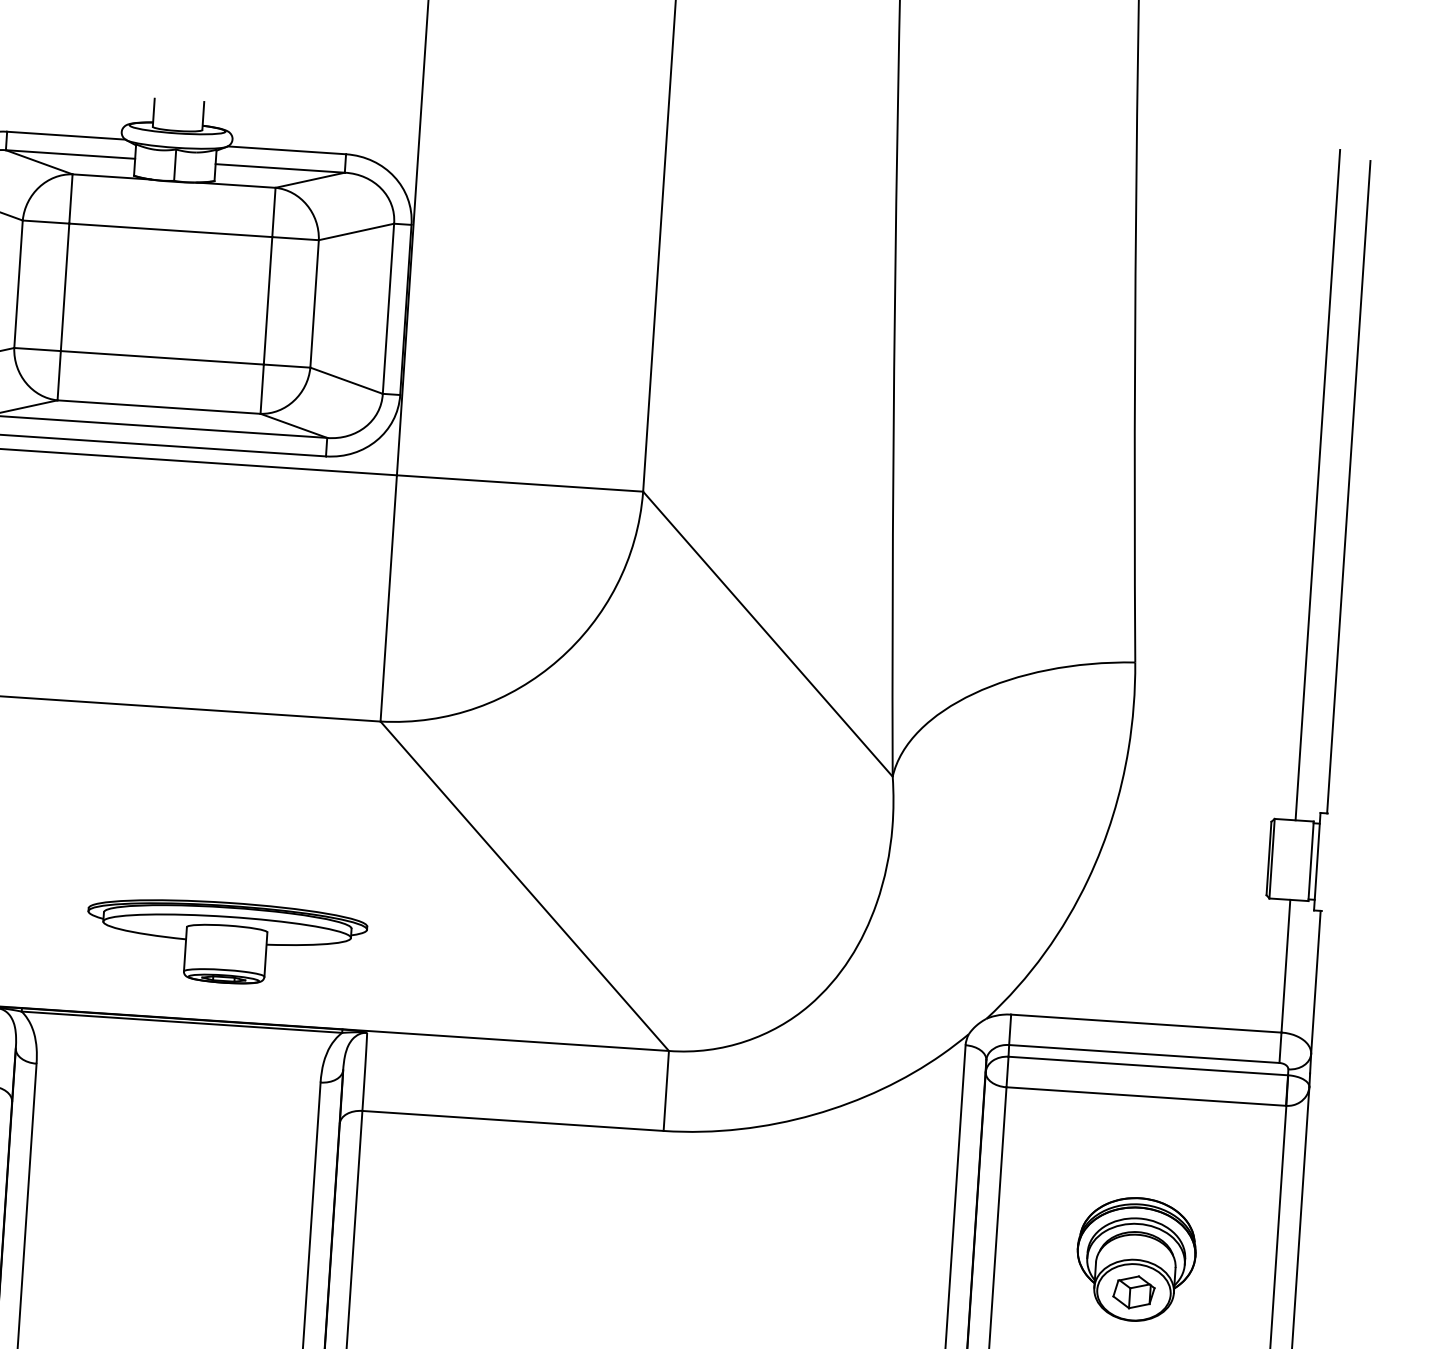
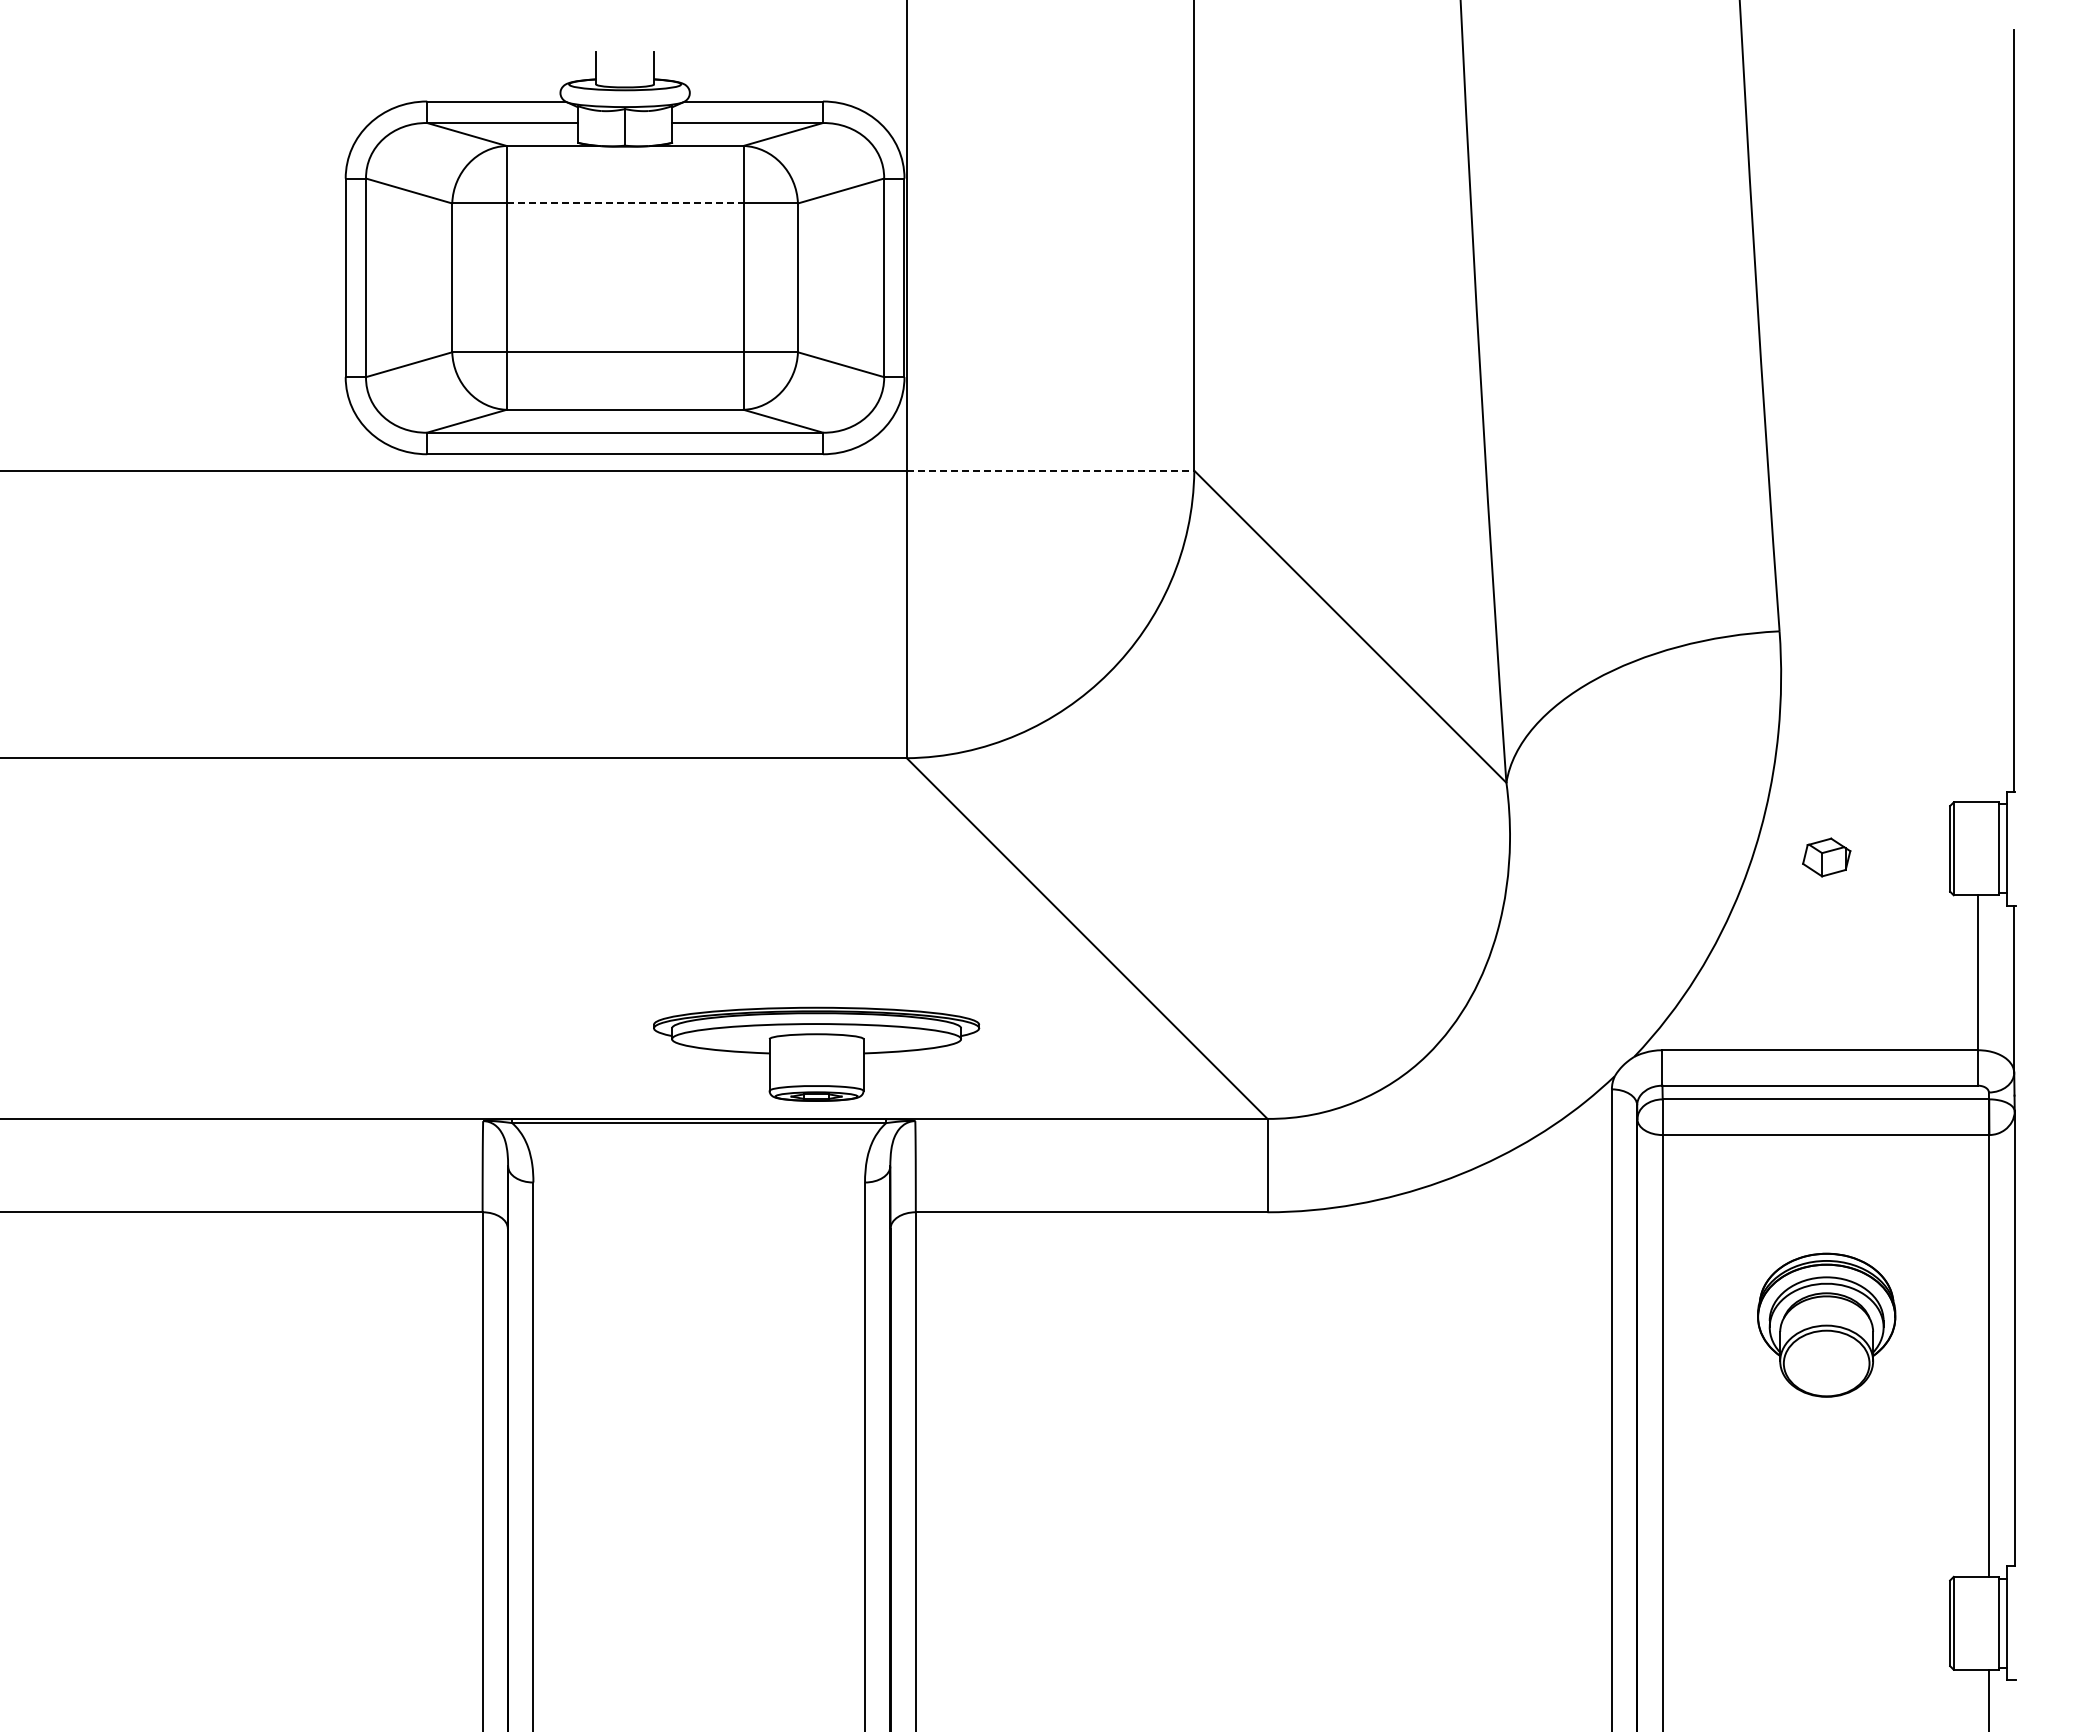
line: (171, 230) -> (625, 203), solid -> dashed
line: (519, 483) -> (1050, 470), solid -> dashed
line: (1318, 484) -> (1978, 410), removed
part: (226, 942) -> (816, 1053), moved
part: (1133, 1292) -> (1826, 857), moved

